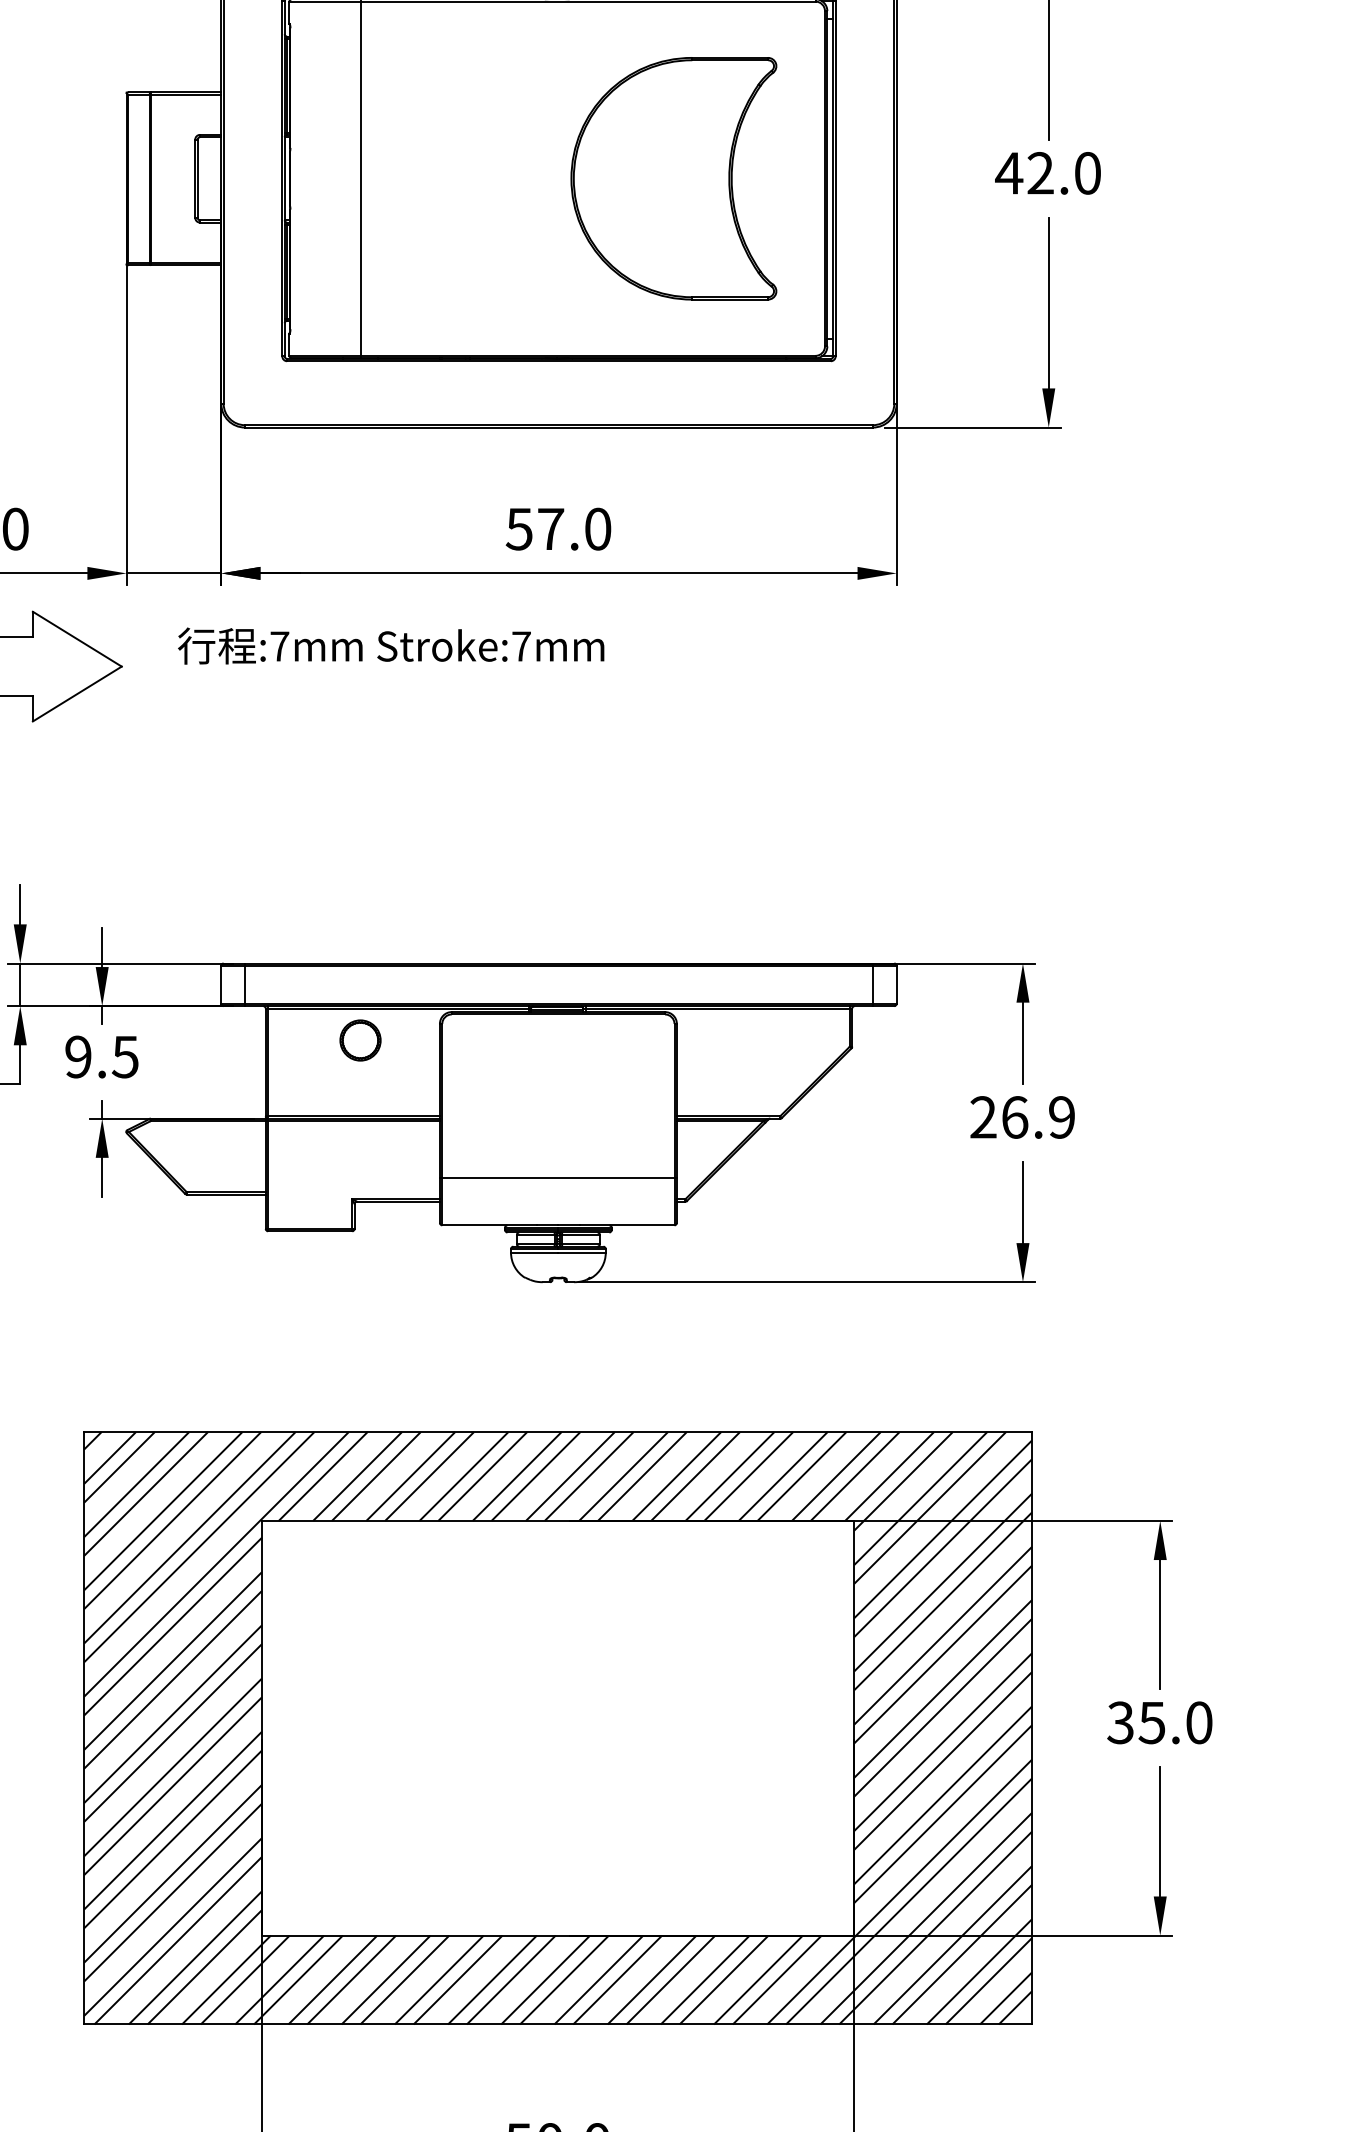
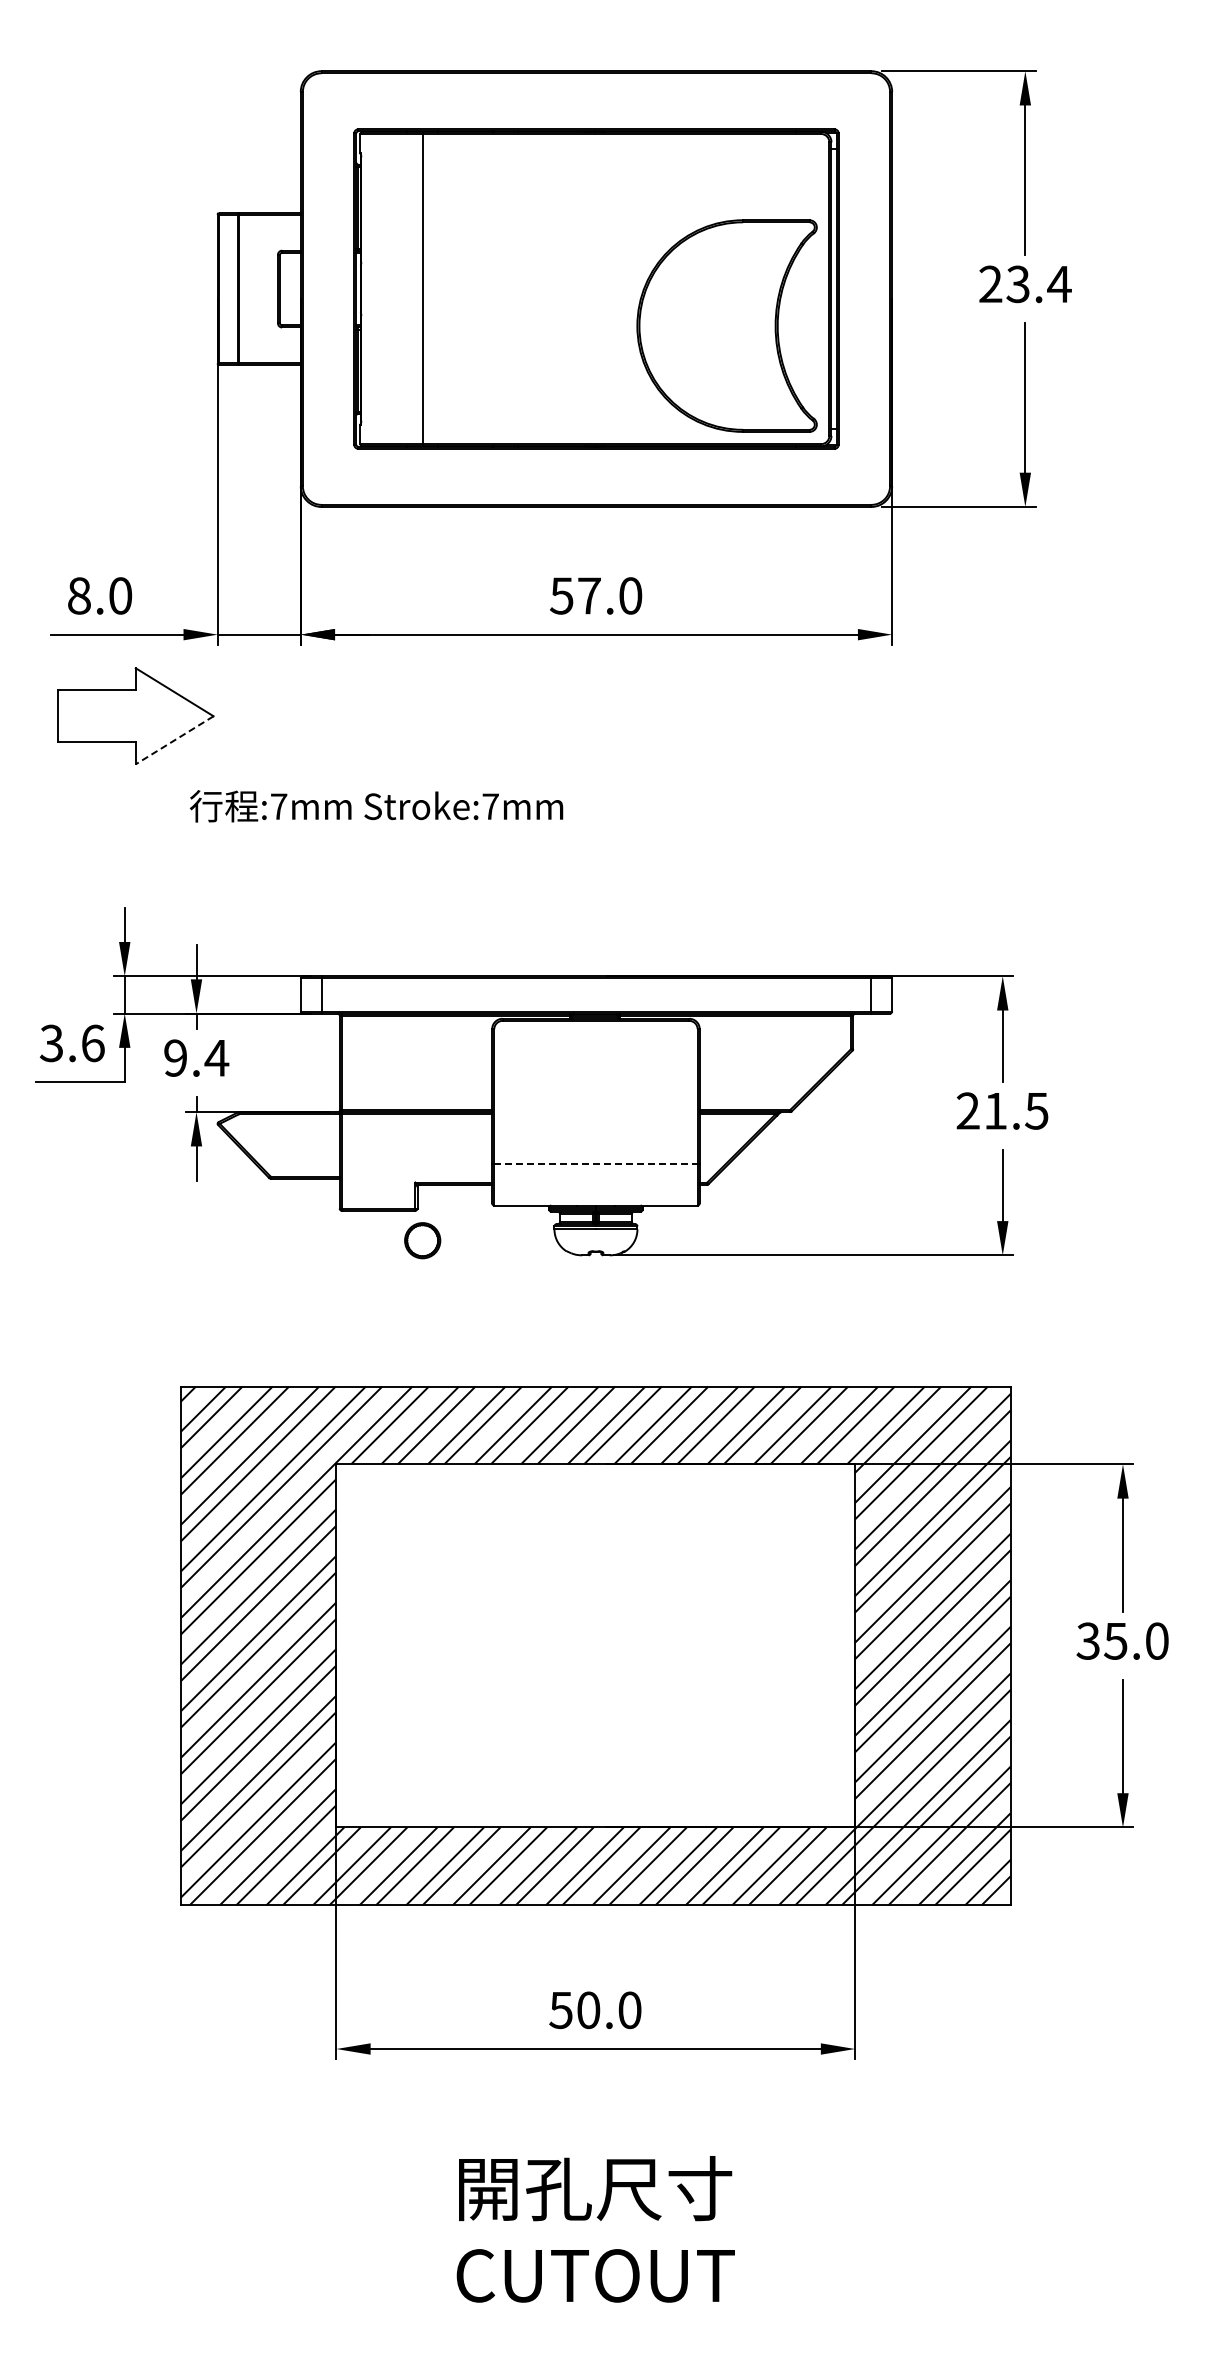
text: (1047, 173) -> (1024, 284), 42.0 -> 23.4
part: (673, 178) -> (726, 325), moved
text: (391, 646) -> (376, 806), moved
line: (77, 694) -> (174, 740), solid -> dashed
part: (360, 1040) -> (422, 1240), moved
text: (125, 1057) -> (216, 1058), 9.5 -> 9.4
text: (1038, 1116) -> (1016, 1110), 26.9 -> 21.5
line: (557, 1178) -> (595, 1164), solid -> dashed

